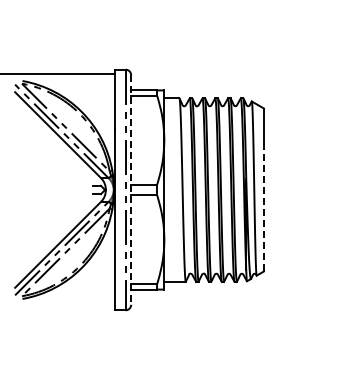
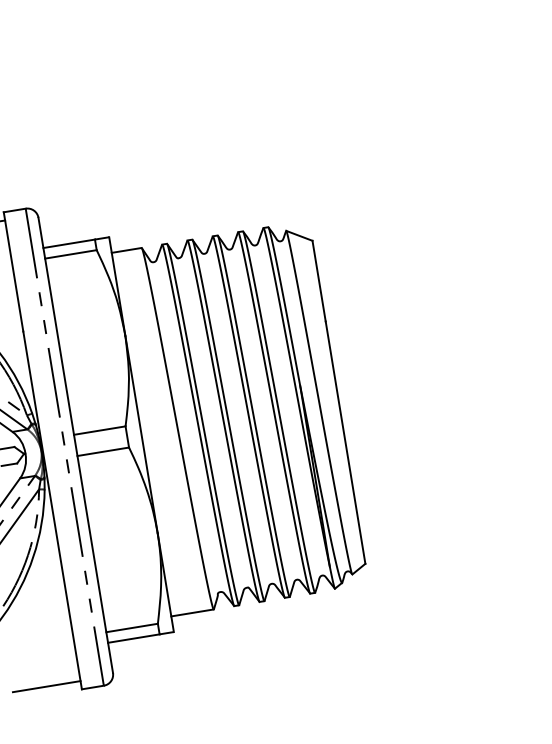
line: (131, 190) -> (76, 446), dashed -> solid
line: (263, 209) -> (344, 441), dashed -> solid
line: (97, 306) -> (46, 687), added

